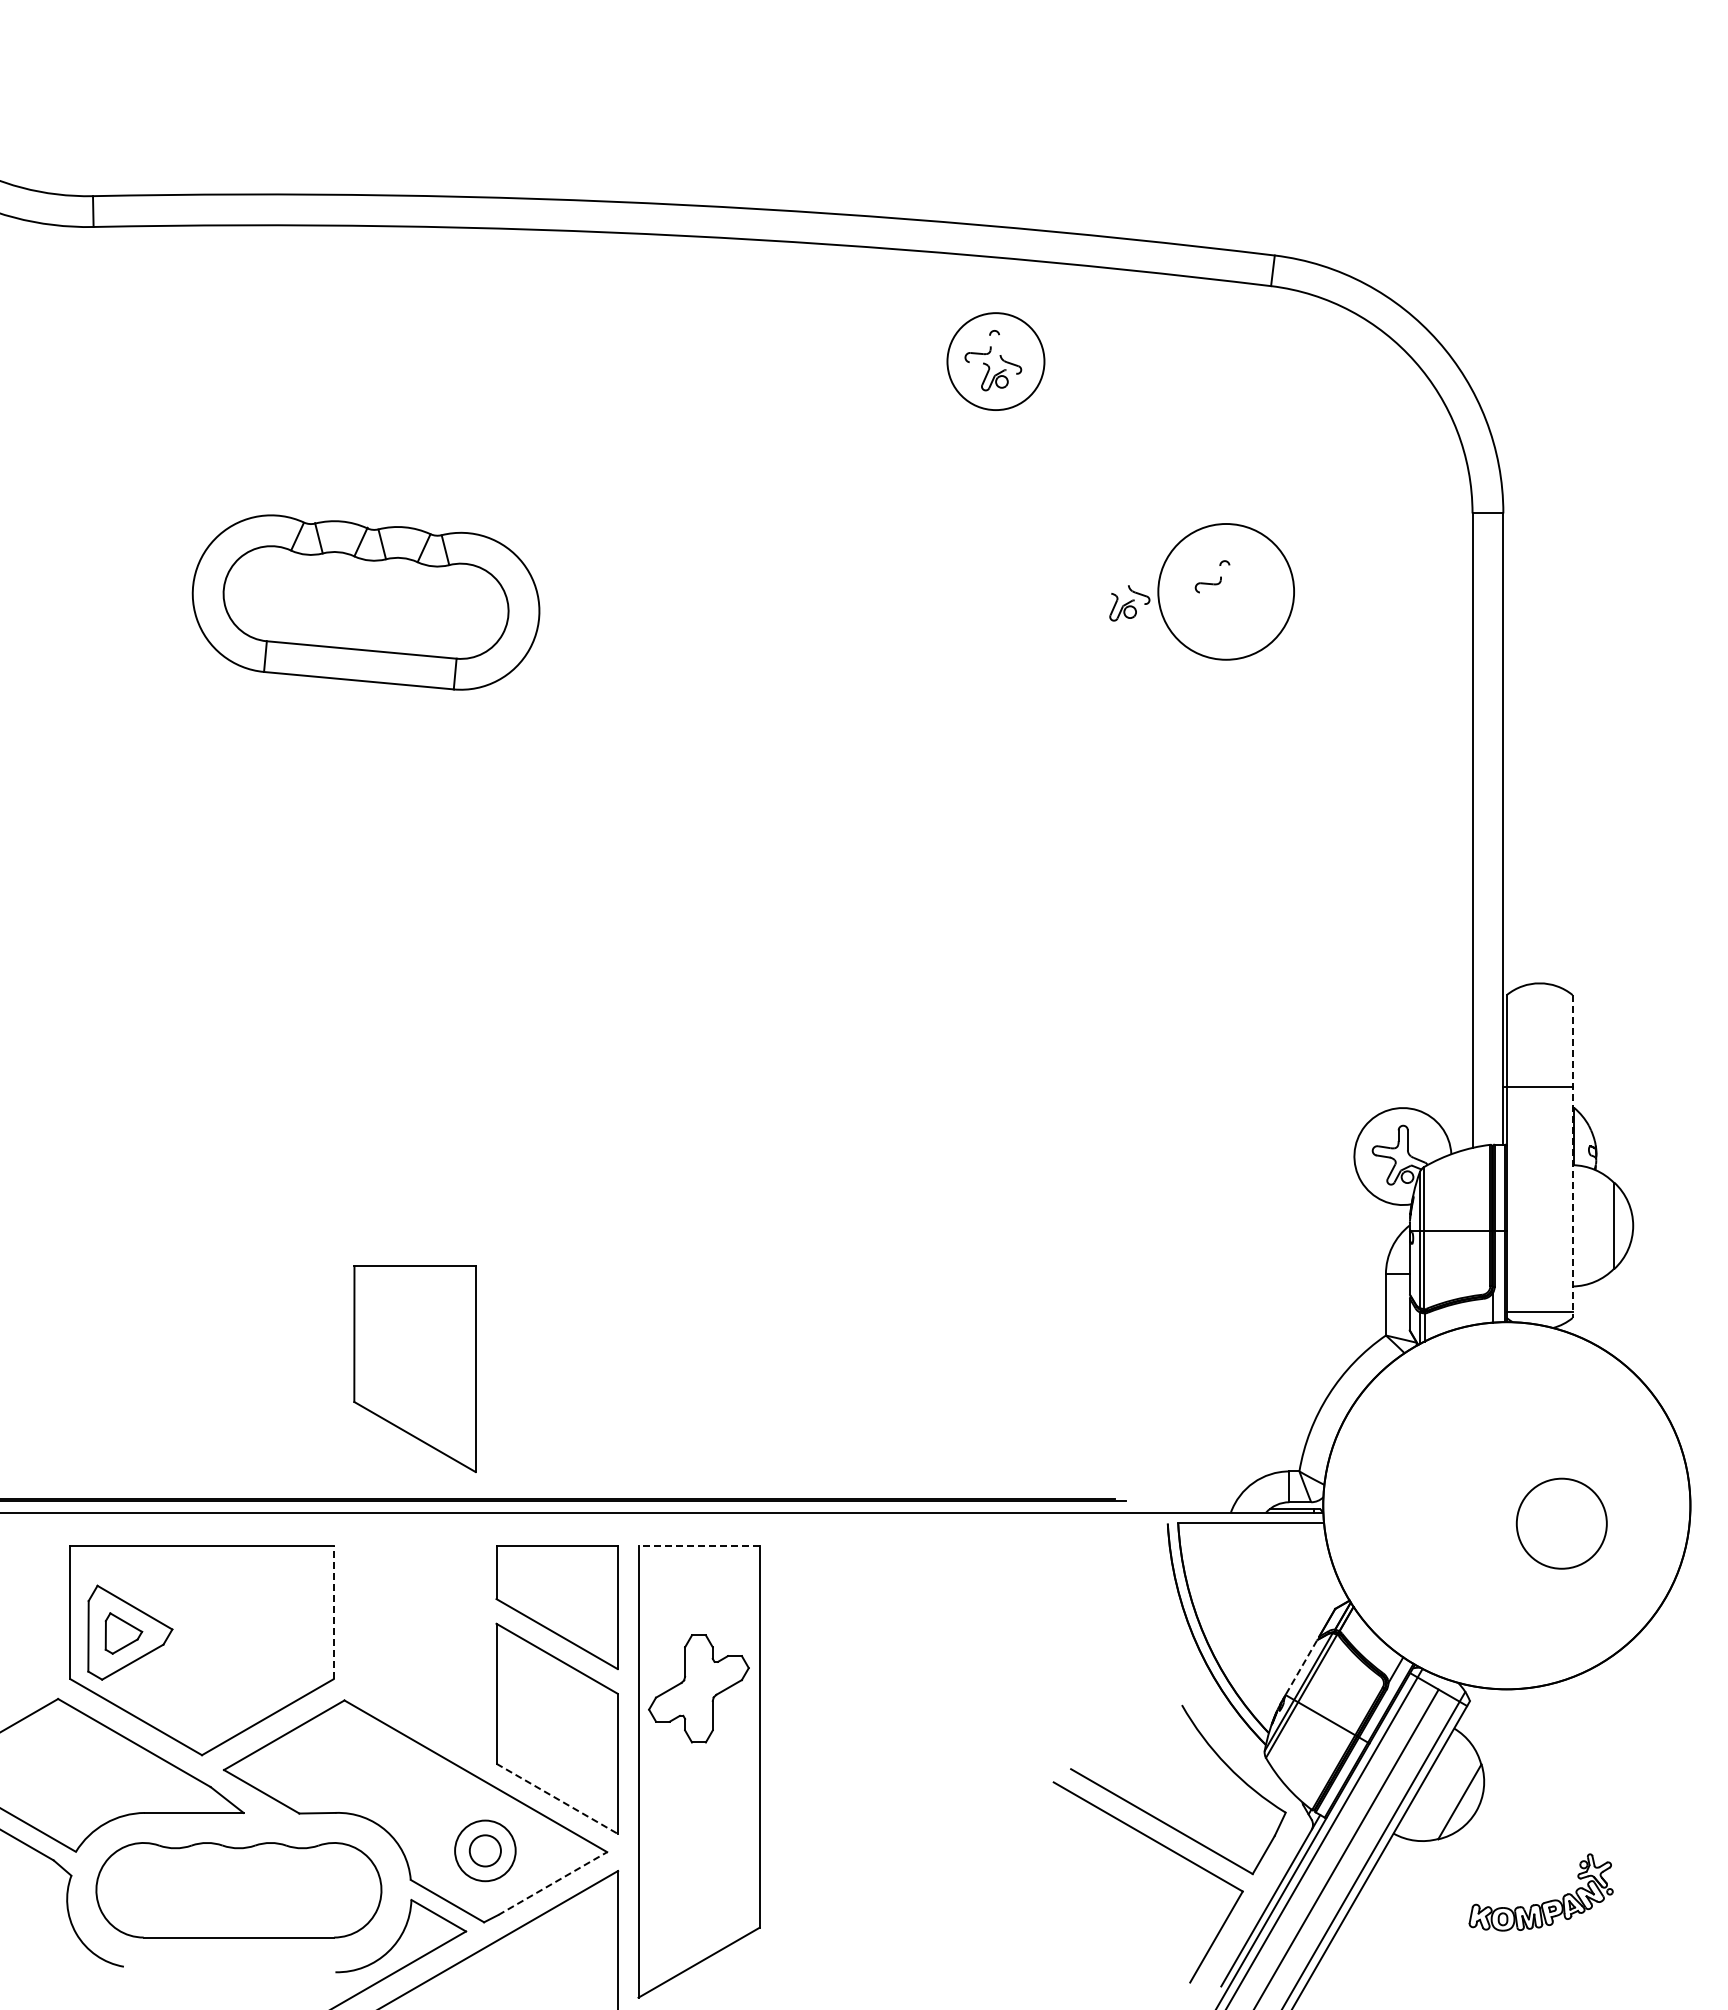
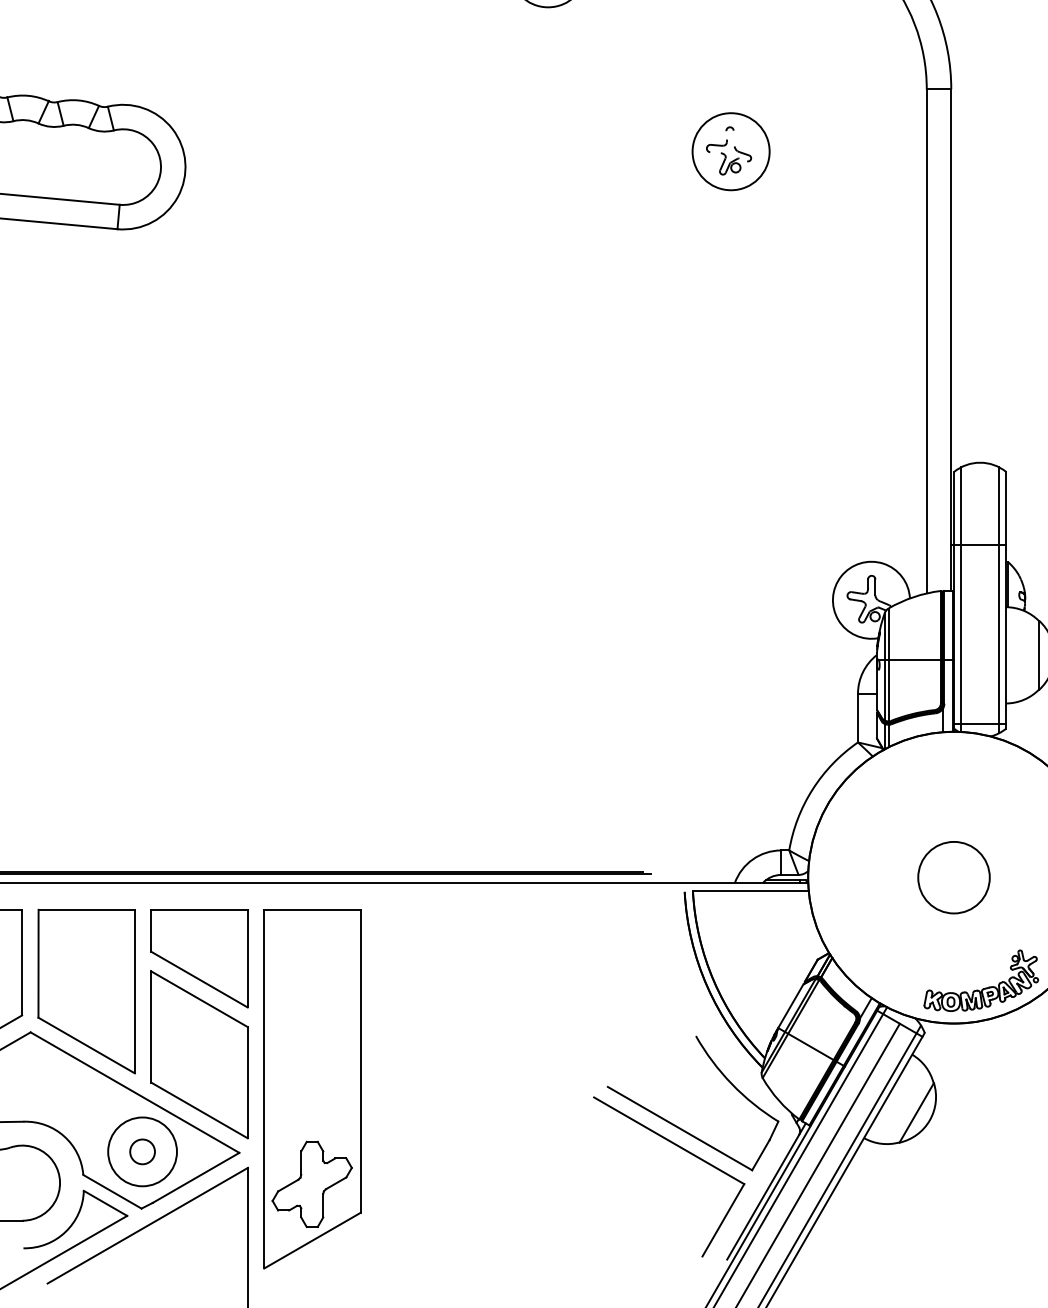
circle: (1225, 591) -> (730, 151), size x0.71
part: (1129, 603) -> (735, 160), moved
line: (1515, 1155) -> (960, 599), added
line: (1563, 1156) -> (999, 600), added
line: (1572, 1157) -> (1006, 601), dashed -> solid
part: (414, 1368) -> (86, 991), moved
circle: (1561, 1523) -> (953, 877), moved
line: (699, 1546) -> (312, 910), dashed -> solid
line: (333, 1612) -> (21, 962), dashed -> solid
line: (1301, 1666) -> (790, 1005), dashed -> solid
part: (698, 1688) -> (311, 1184), moved
line: (557, 1799) -> (199, 1111), dashed -> solid
circle: (485, 1850) -> (142, 1151), size x1.43
line: (552, 1883) -> (195, 1177), dashed -> solid
part: (1542, 1902) -> (982, 988), moved

